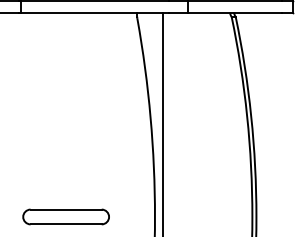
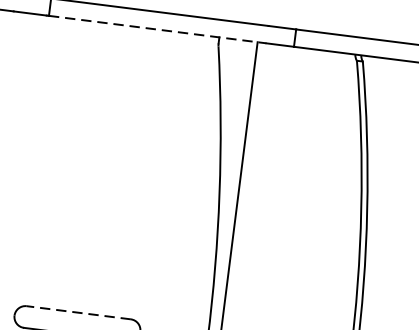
line: (95, 12) -> (158, 29), solid -> dashed
line: (66, 209) -> (79, 312), solid -> dashed

